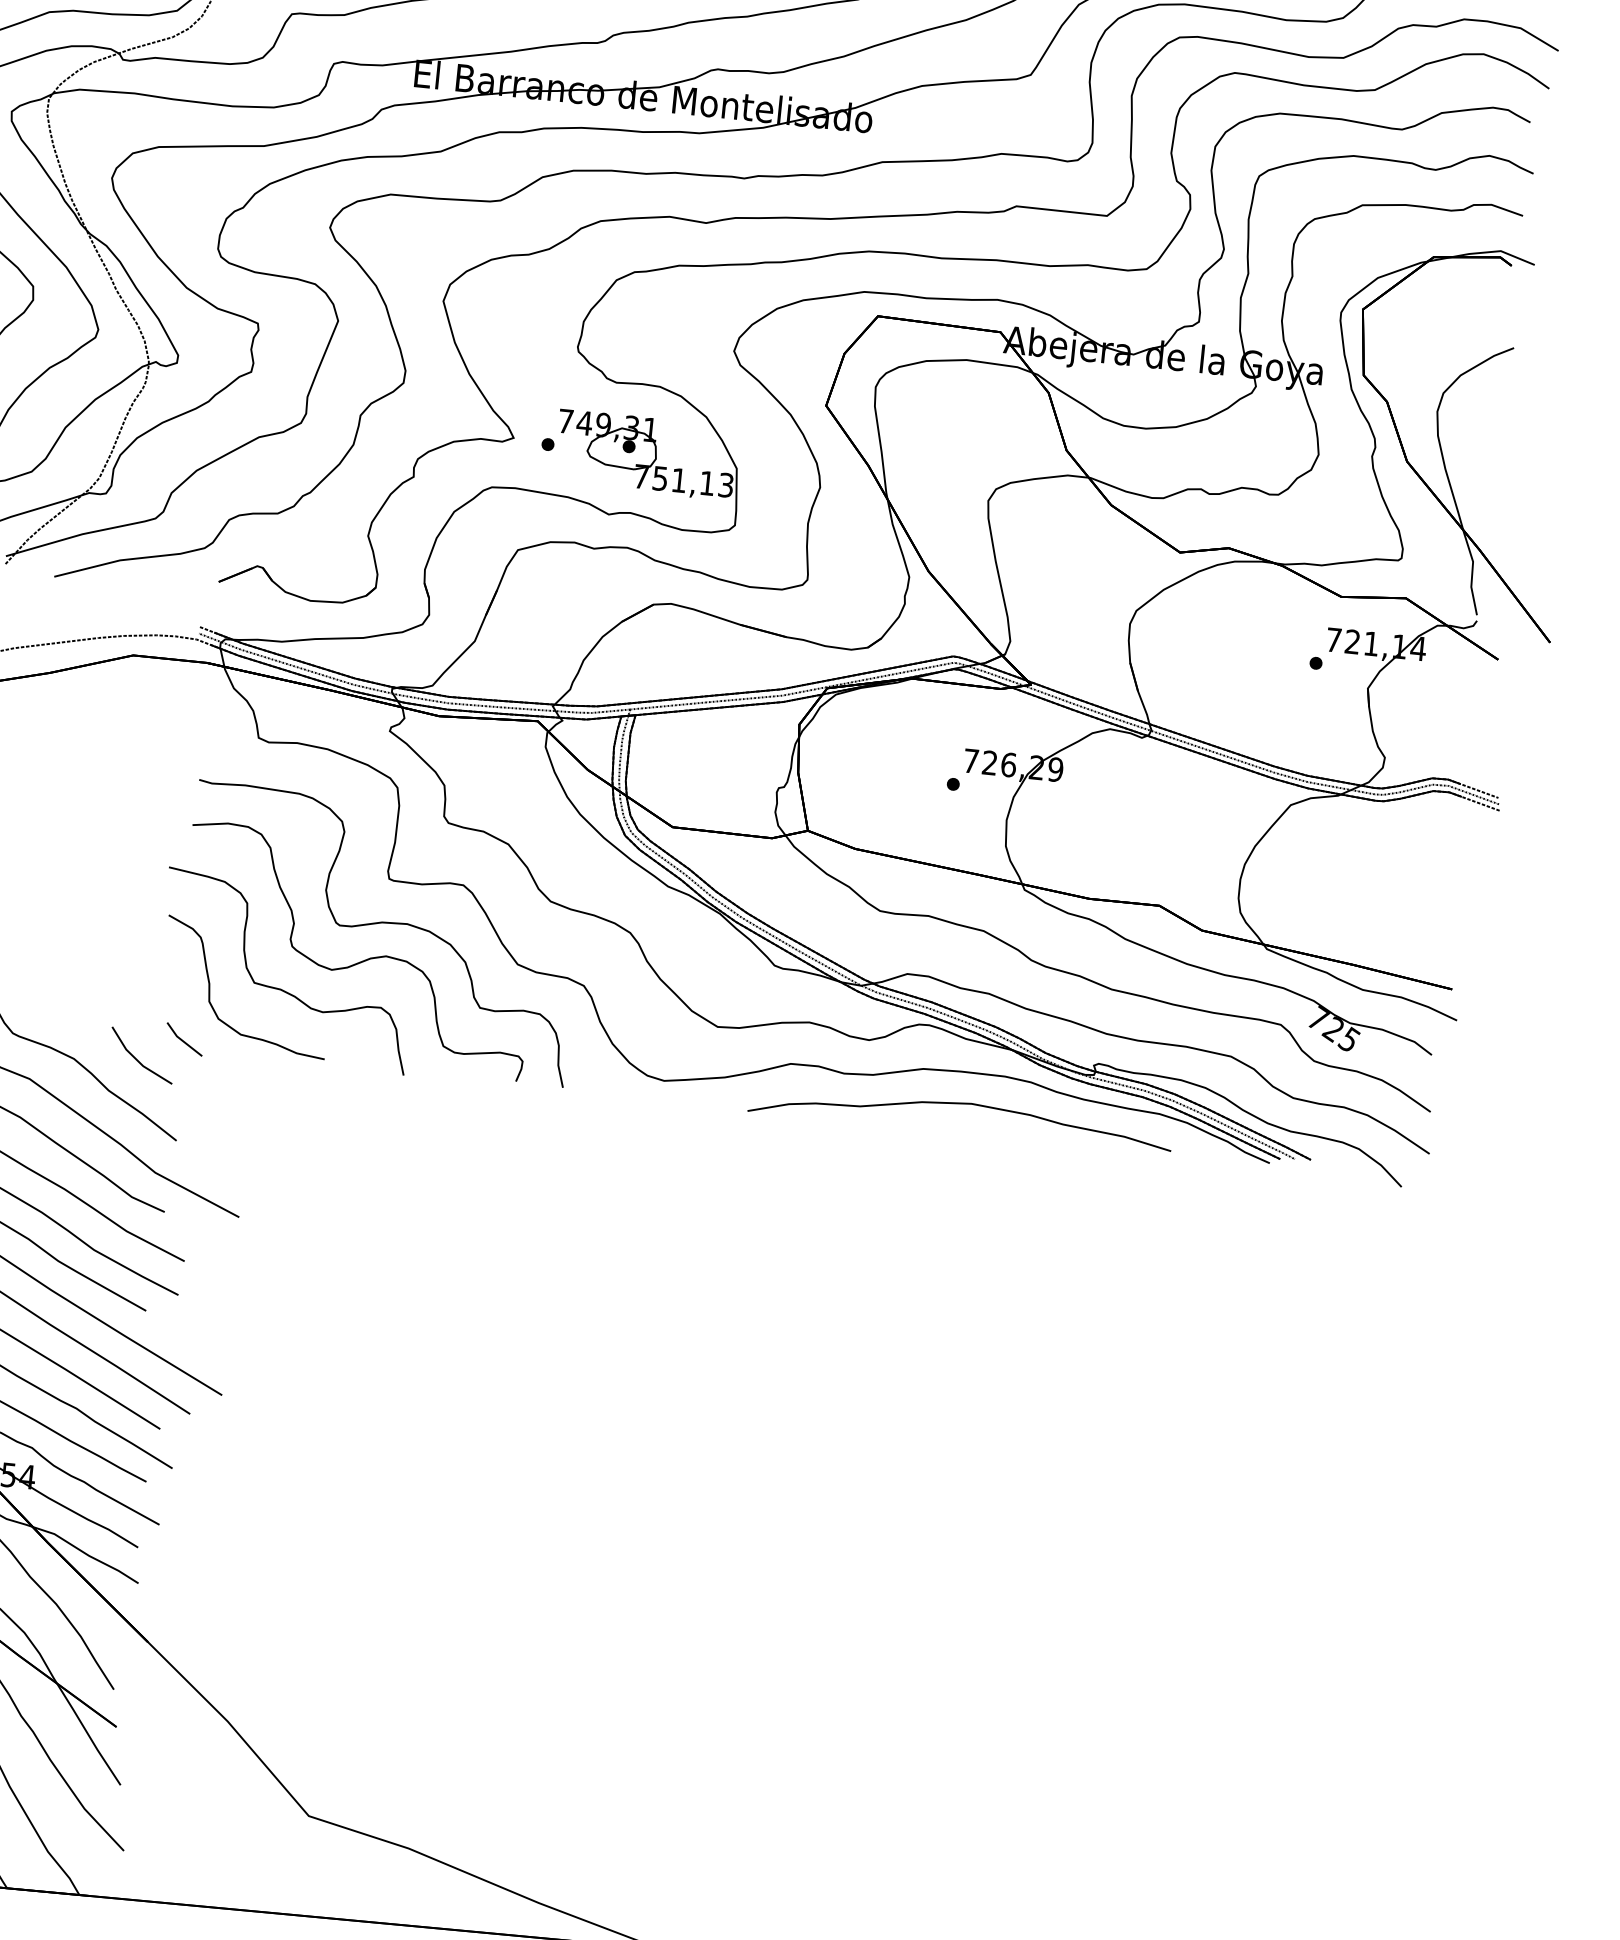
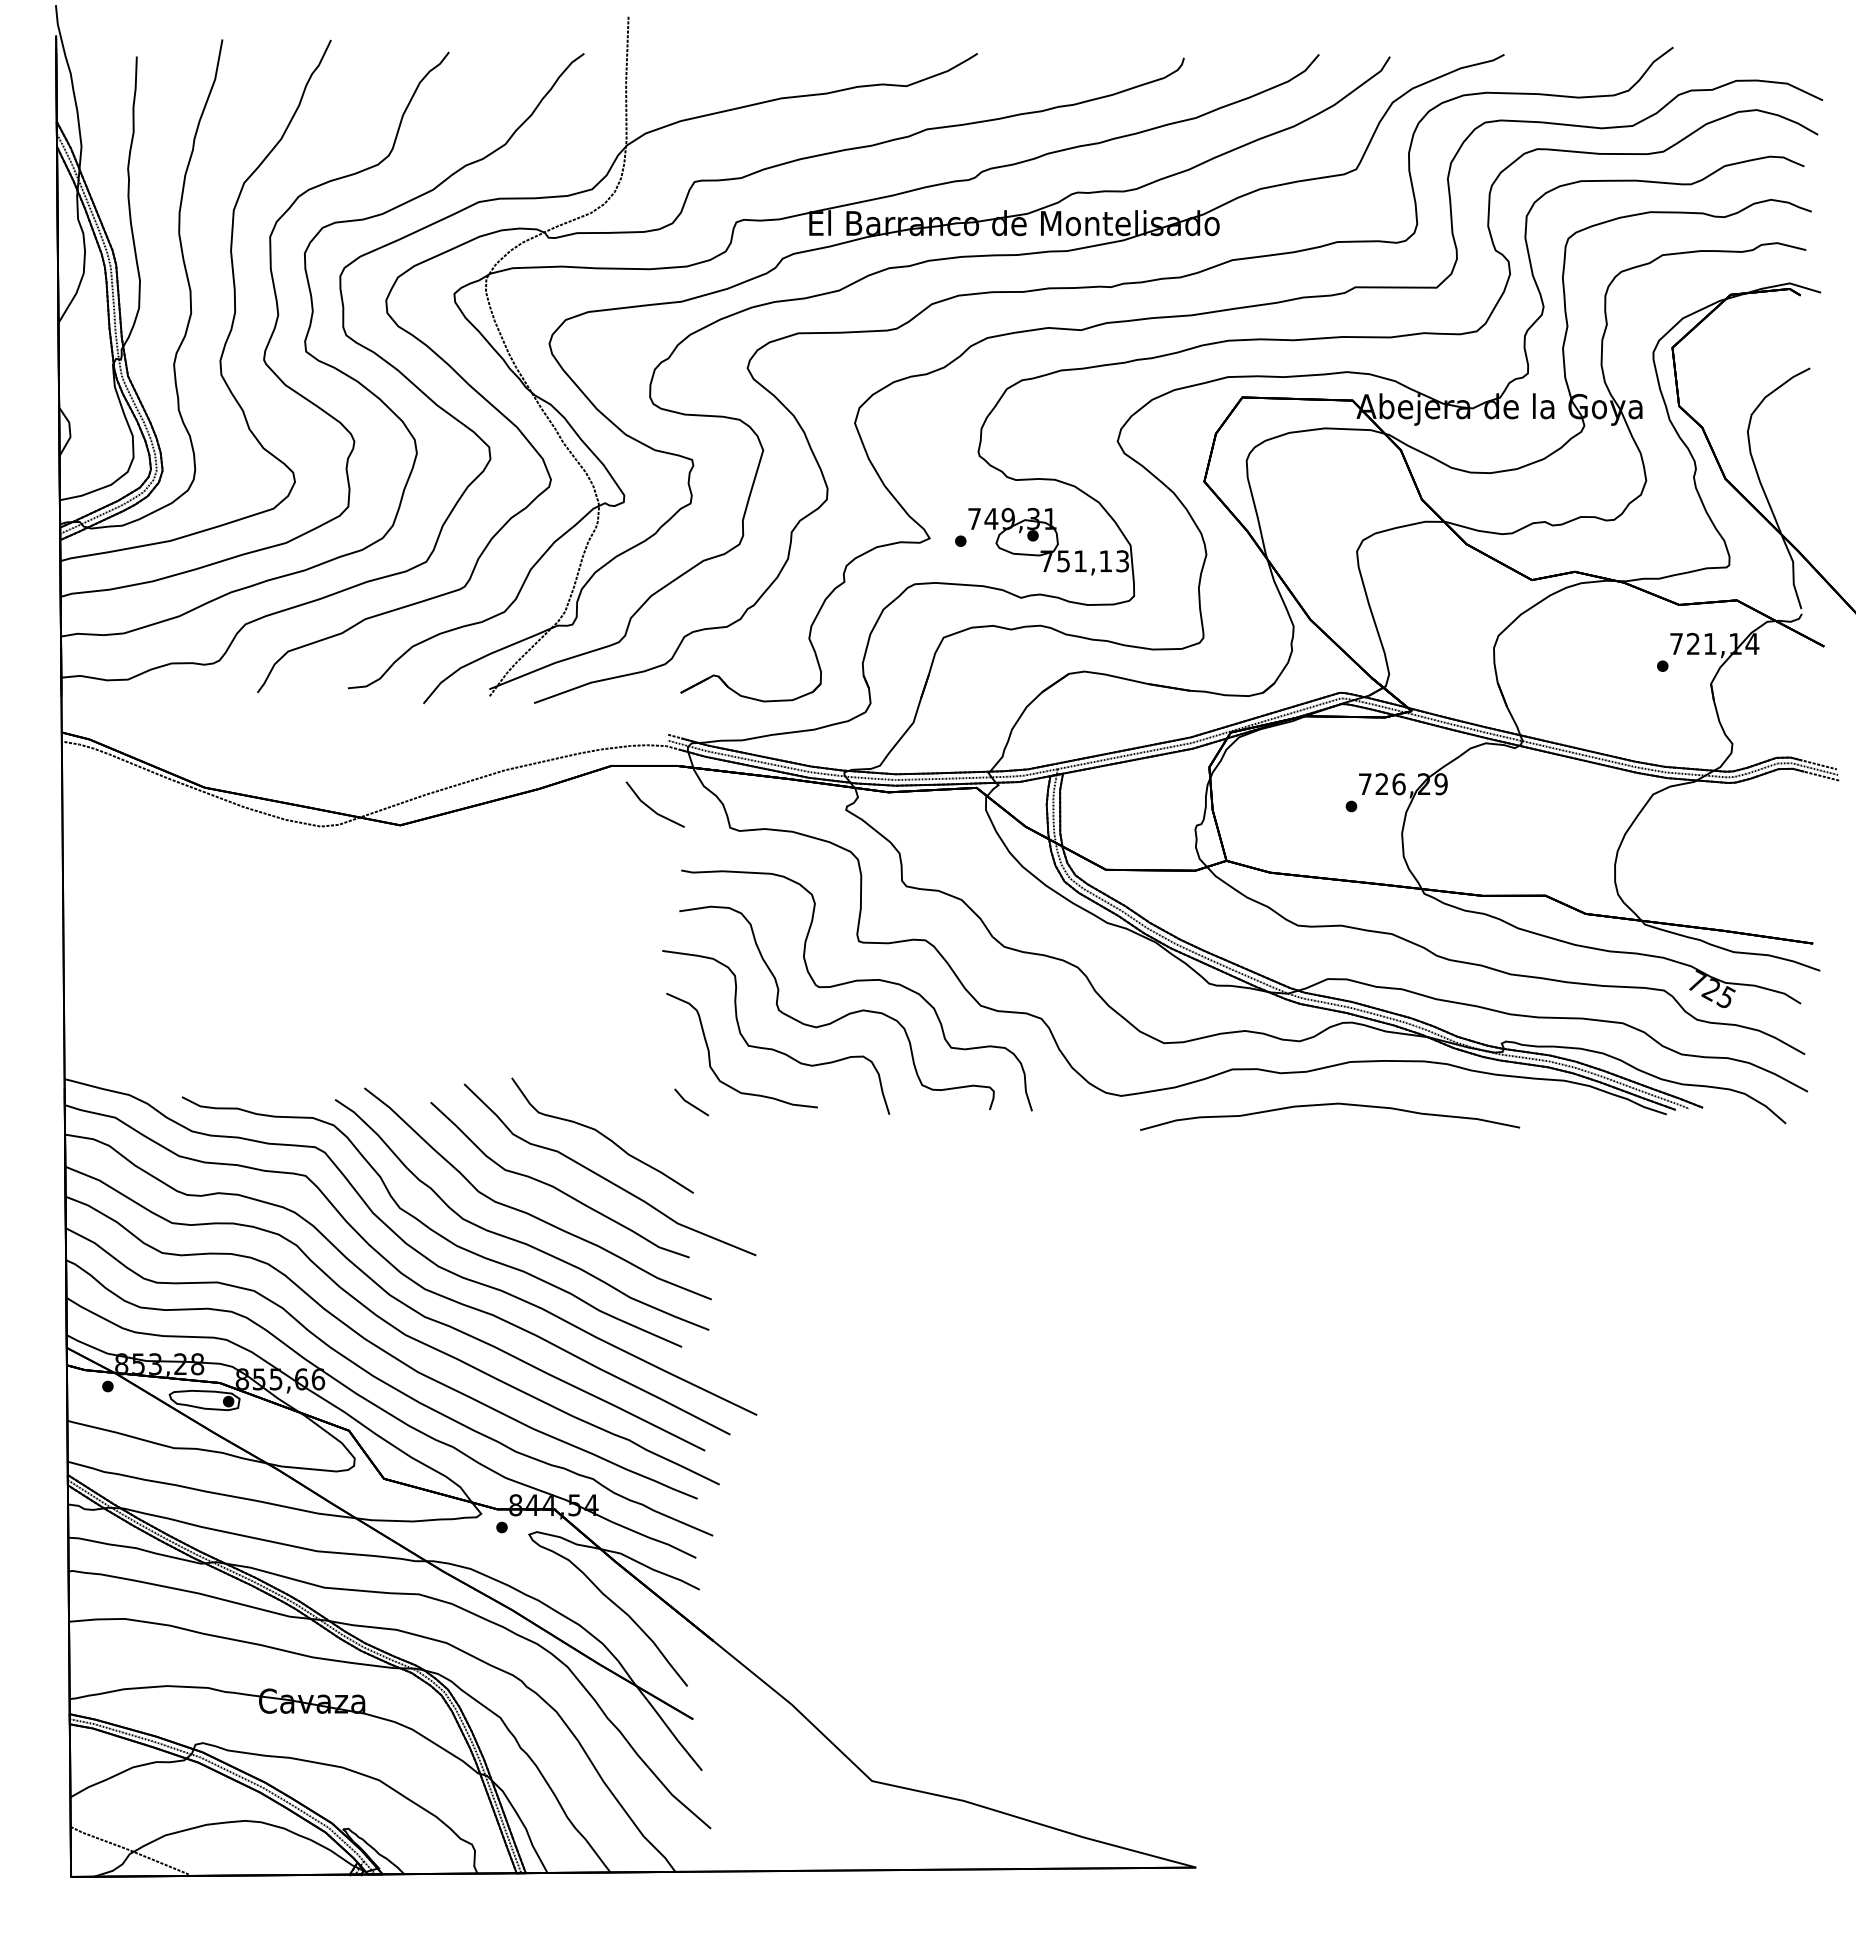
line: (138, 1059) -> (652, 808), moved
curve: (961, 1104) -> (1329, 1105), moved

